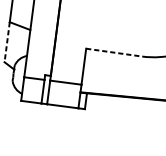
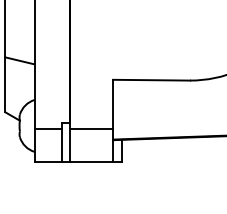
line: (7, 42) -> (5, 85), dashed -> solid
line: (114, 52) -> (152, 80), dashed -> solid

